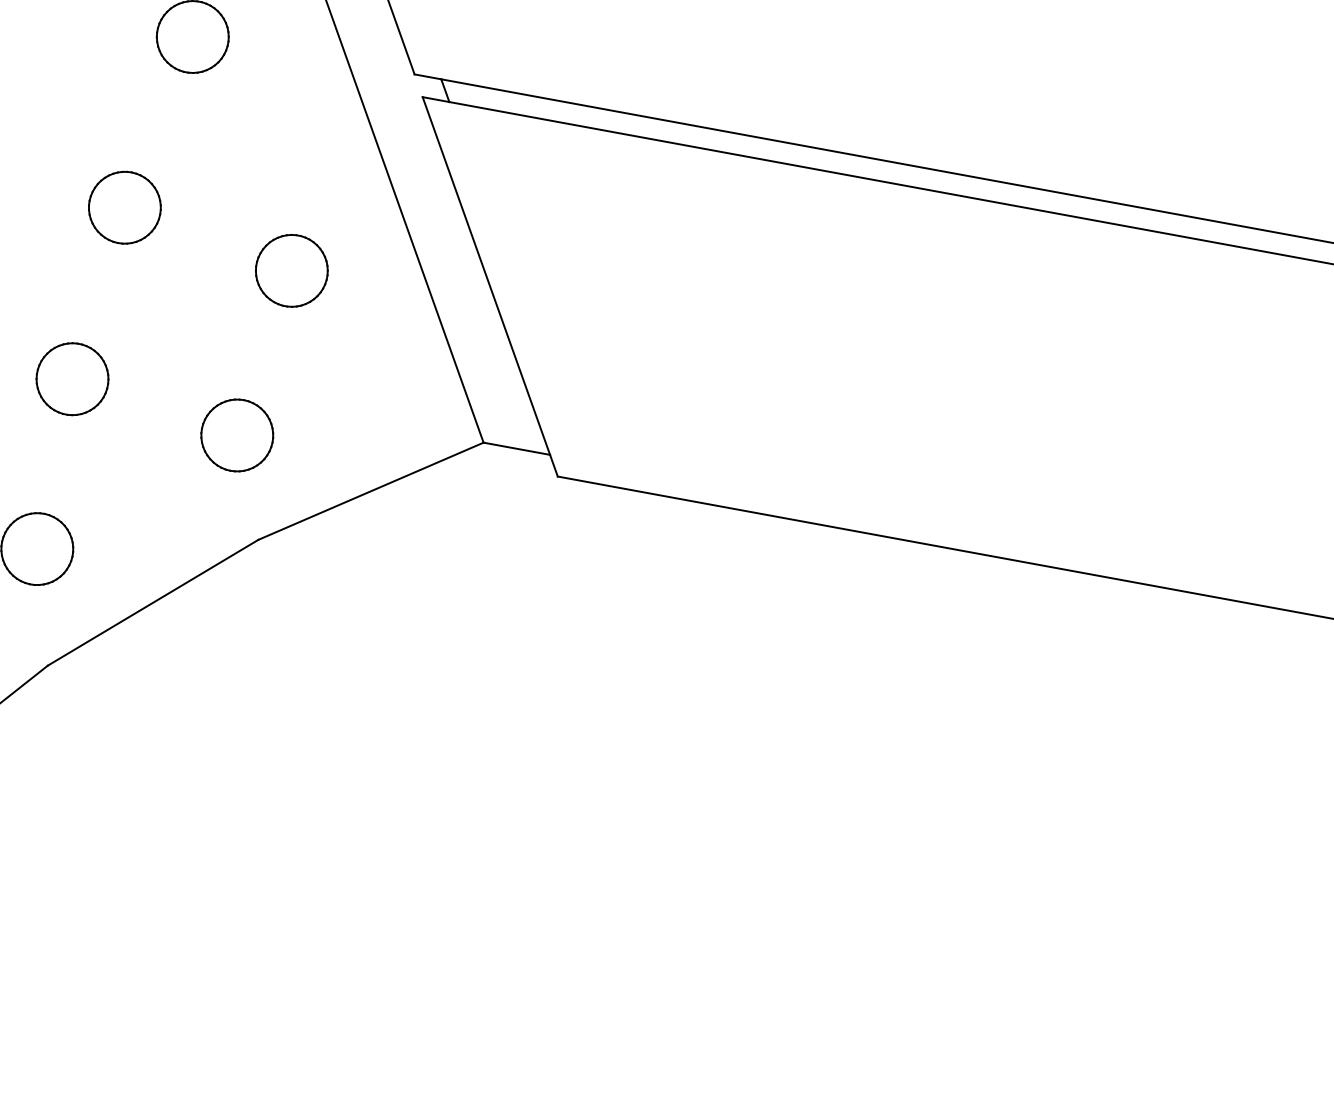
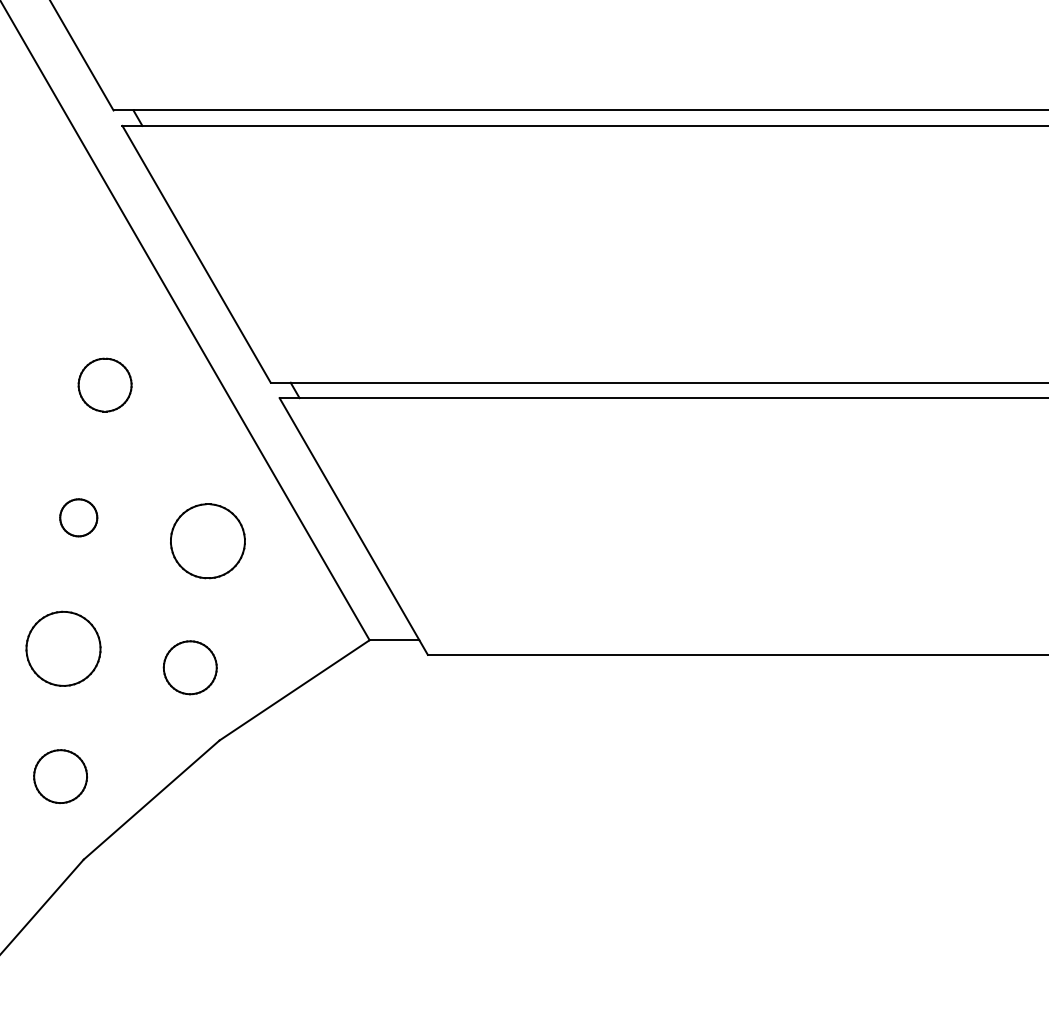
part: (124, 207) -> (78, 517), size x0.7
part: (291, 271) -> (207, 541), size x1.4
part: (72, 378) -> (63, 648), size x1.4

